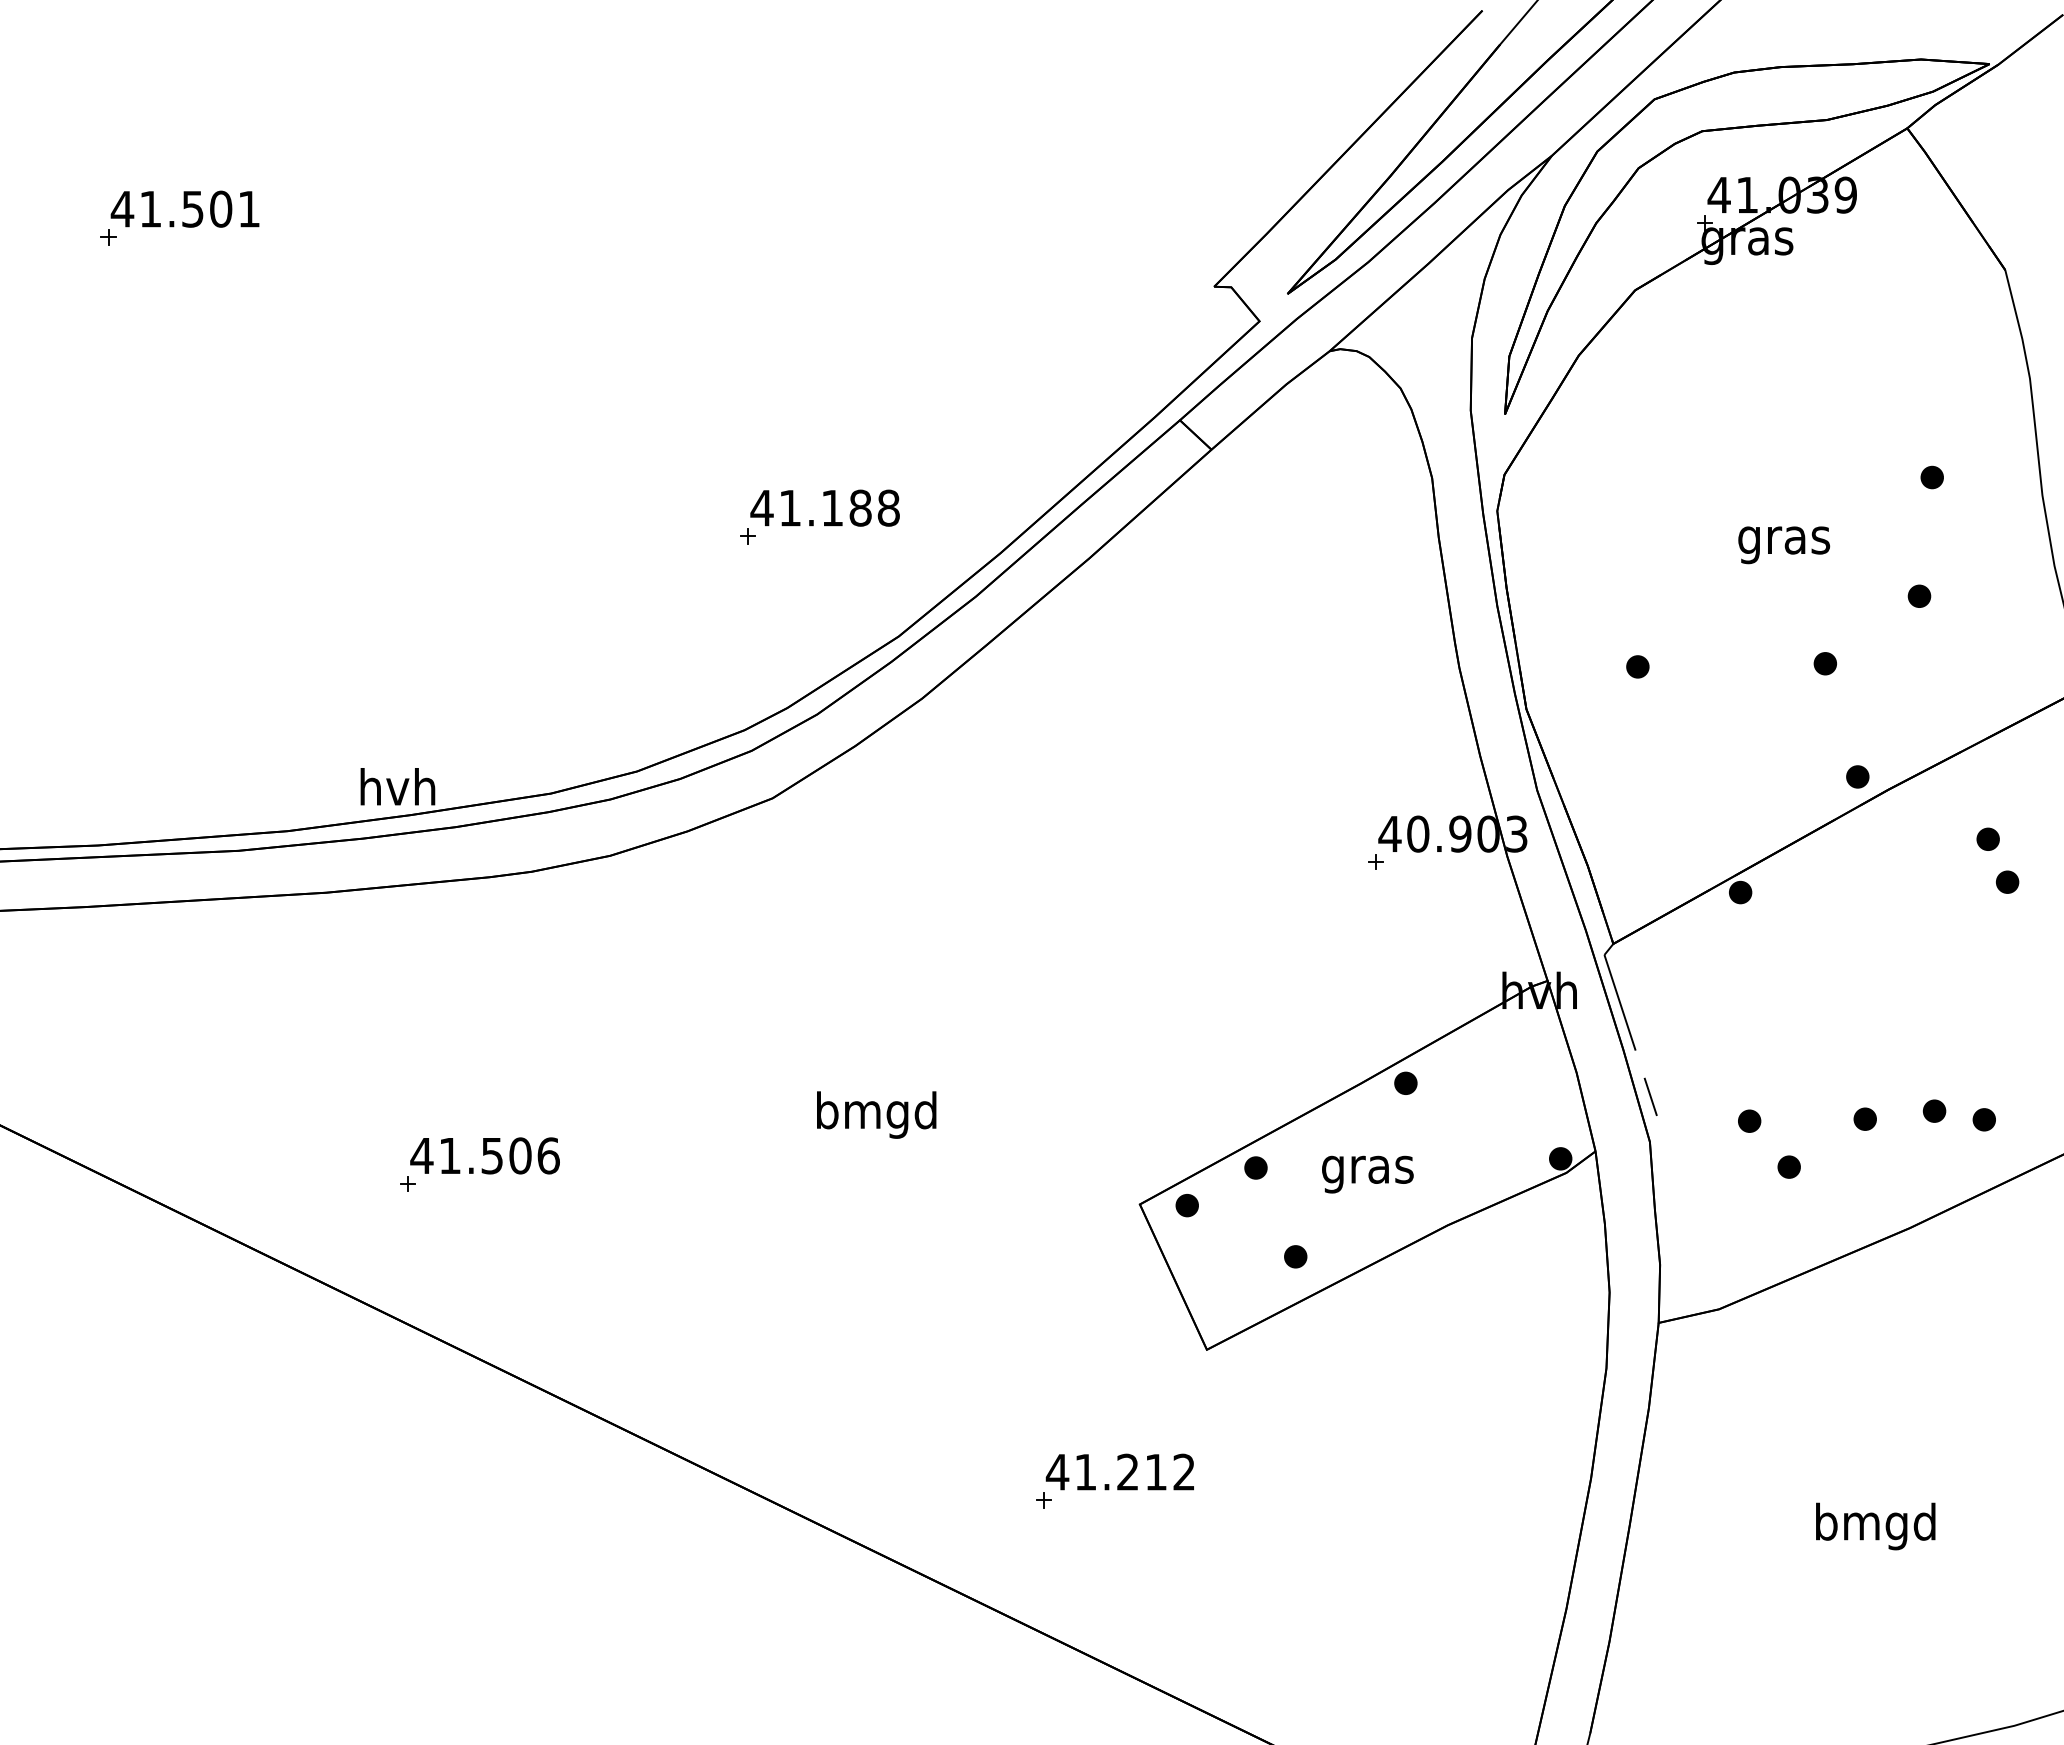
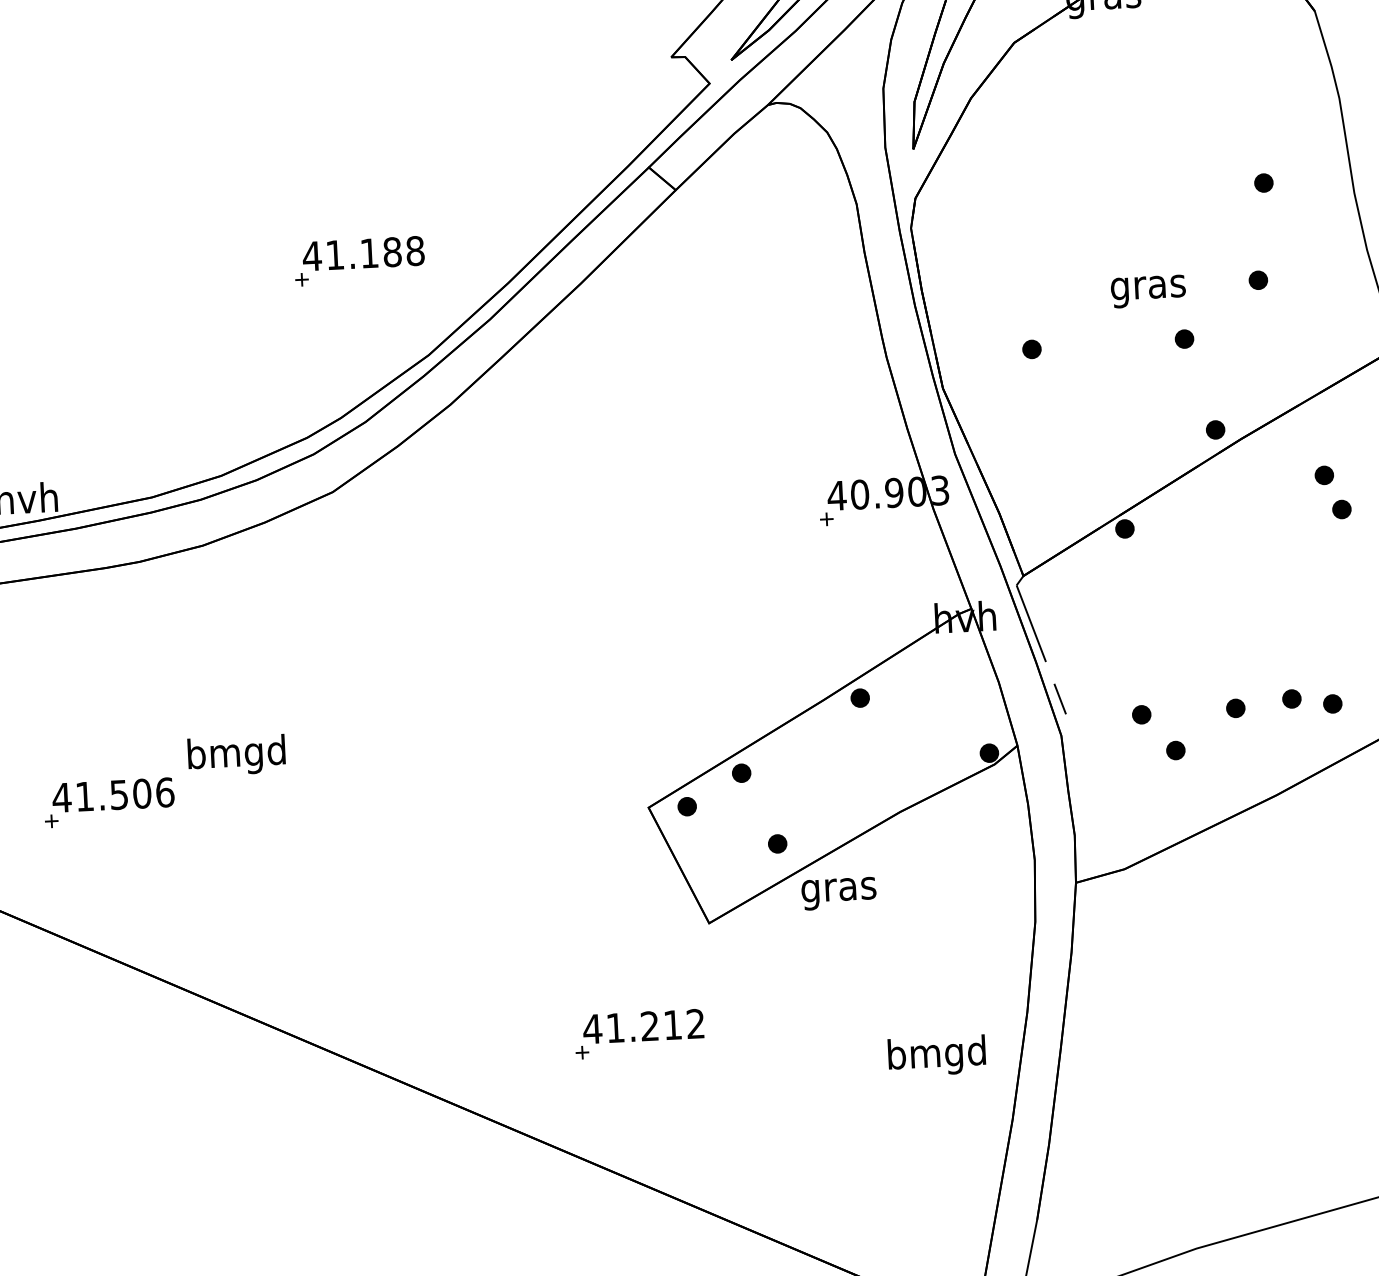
text: (1784, 545) -> (1148, 291), moved
text: (876, 1114) -> (236, 755), moved
text: (1367, 1174) -> (838, 893), moved
text: (1875, 1526) -> (936, 1056), moved

